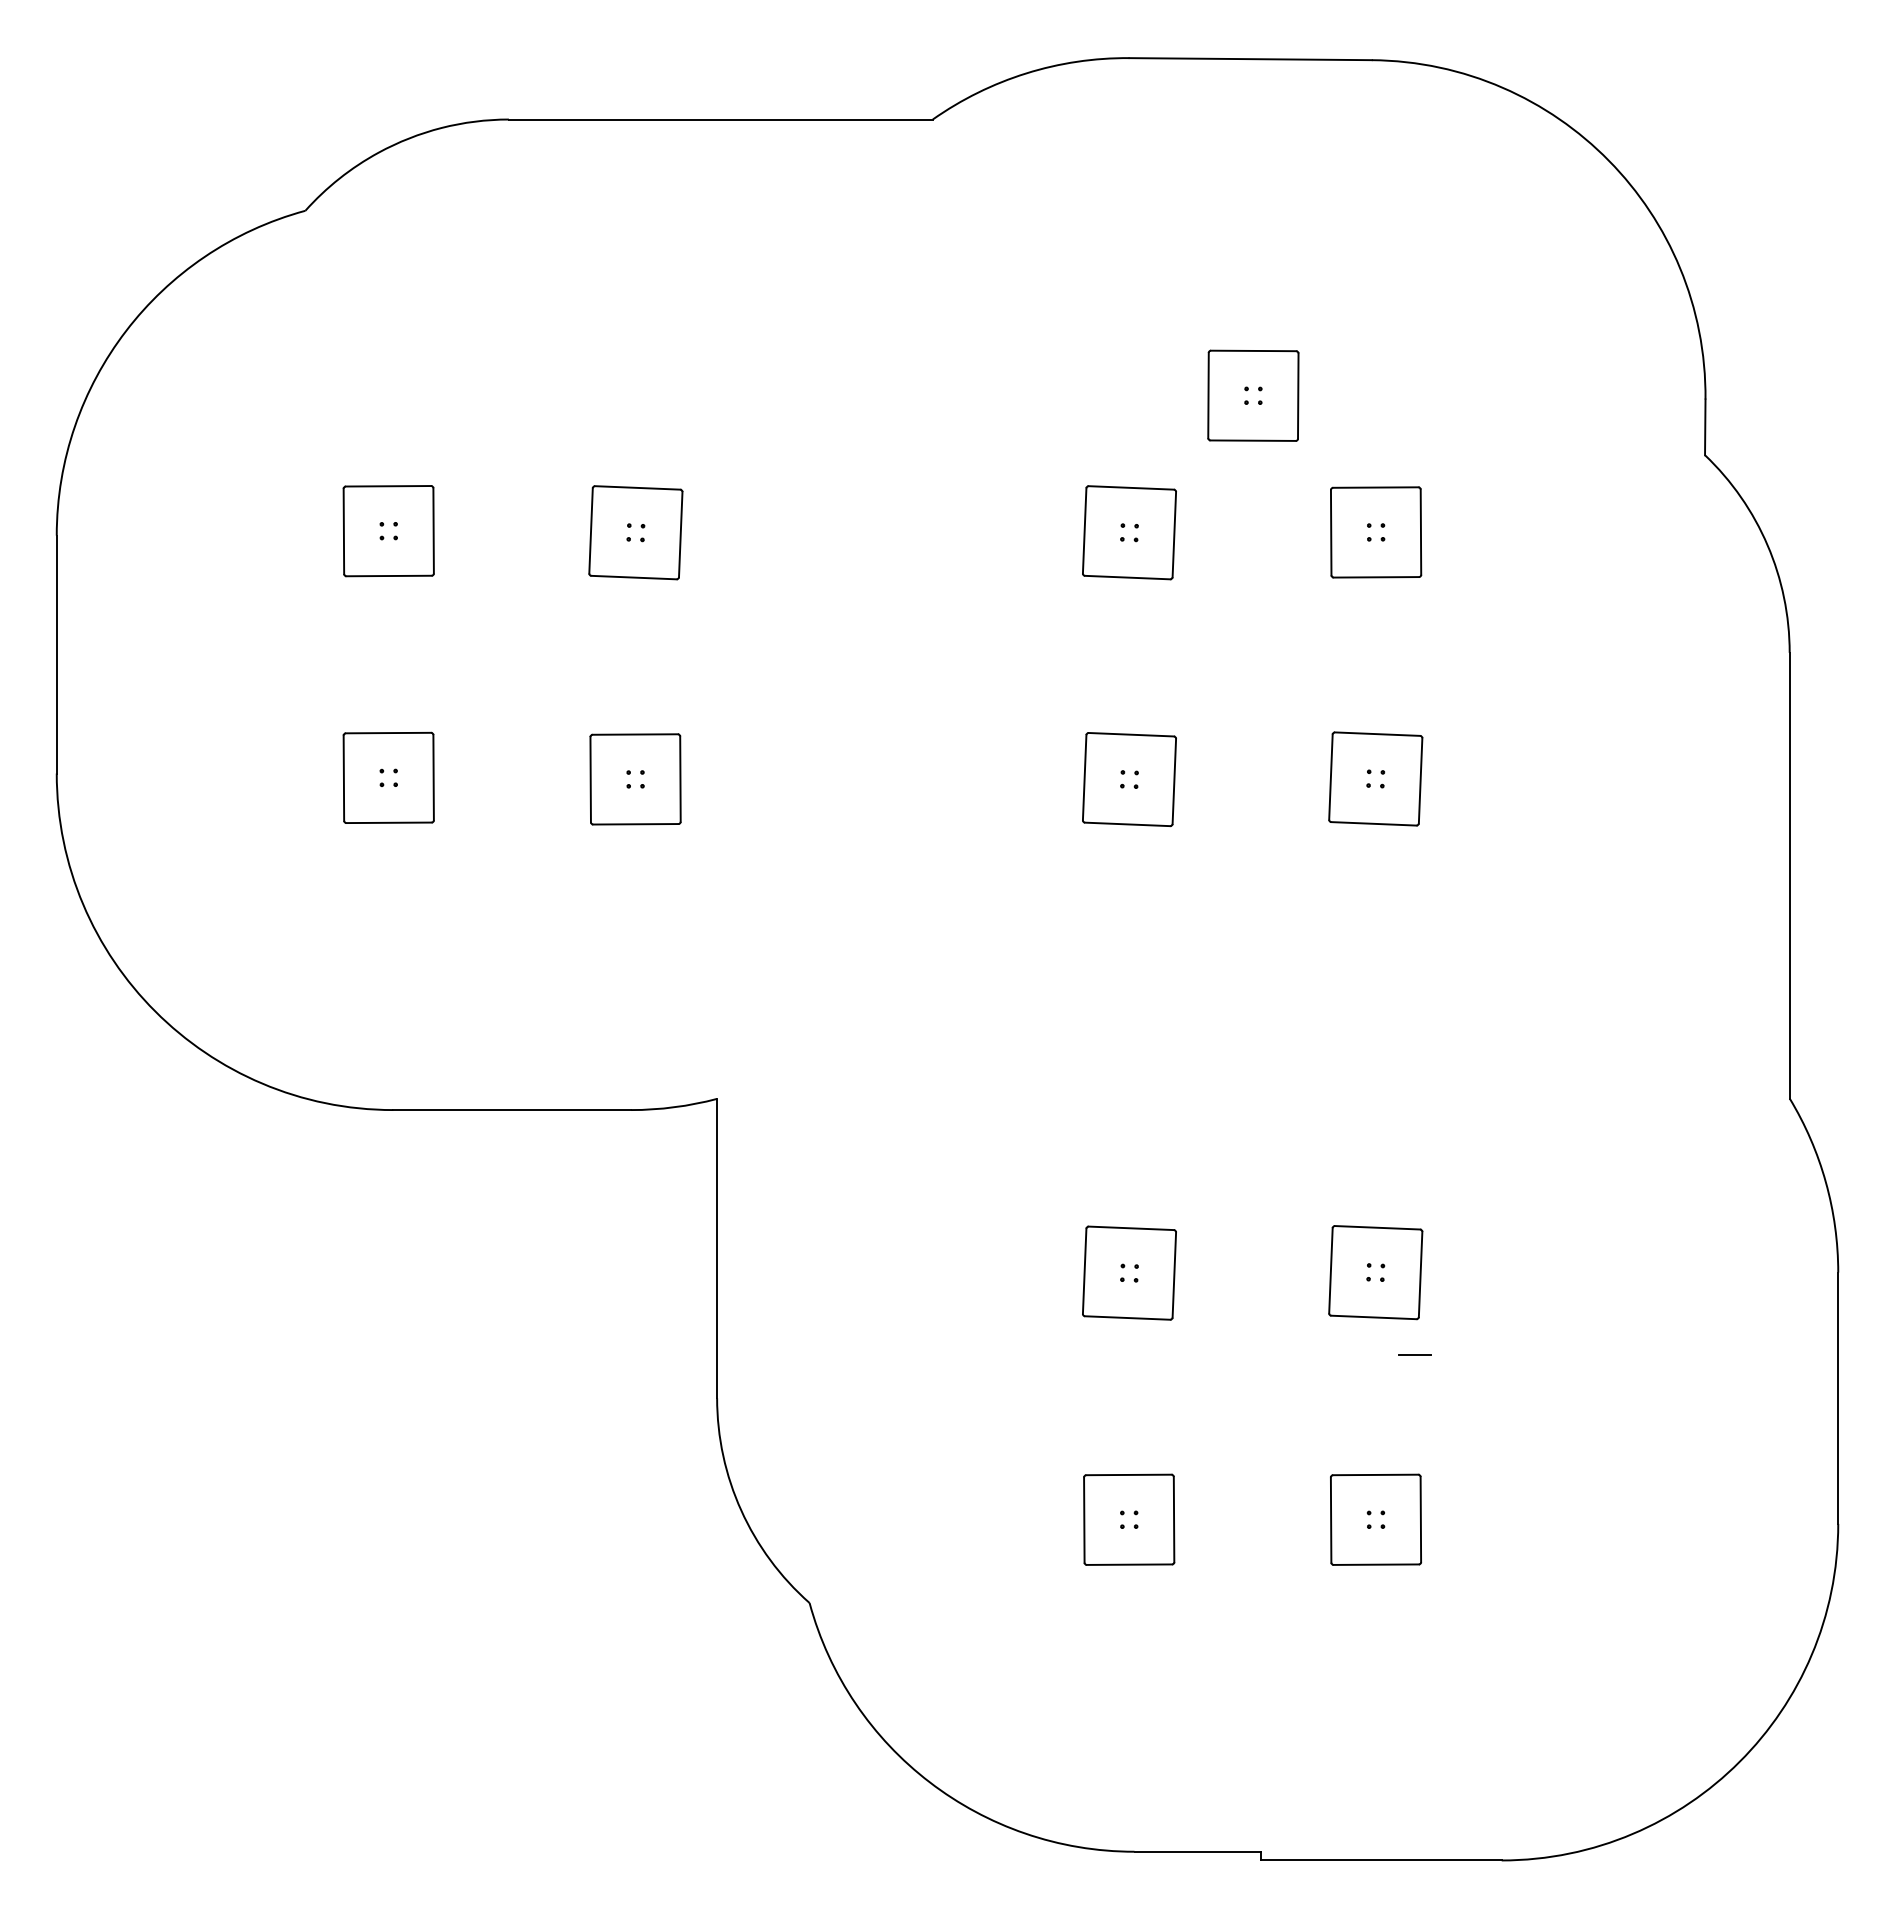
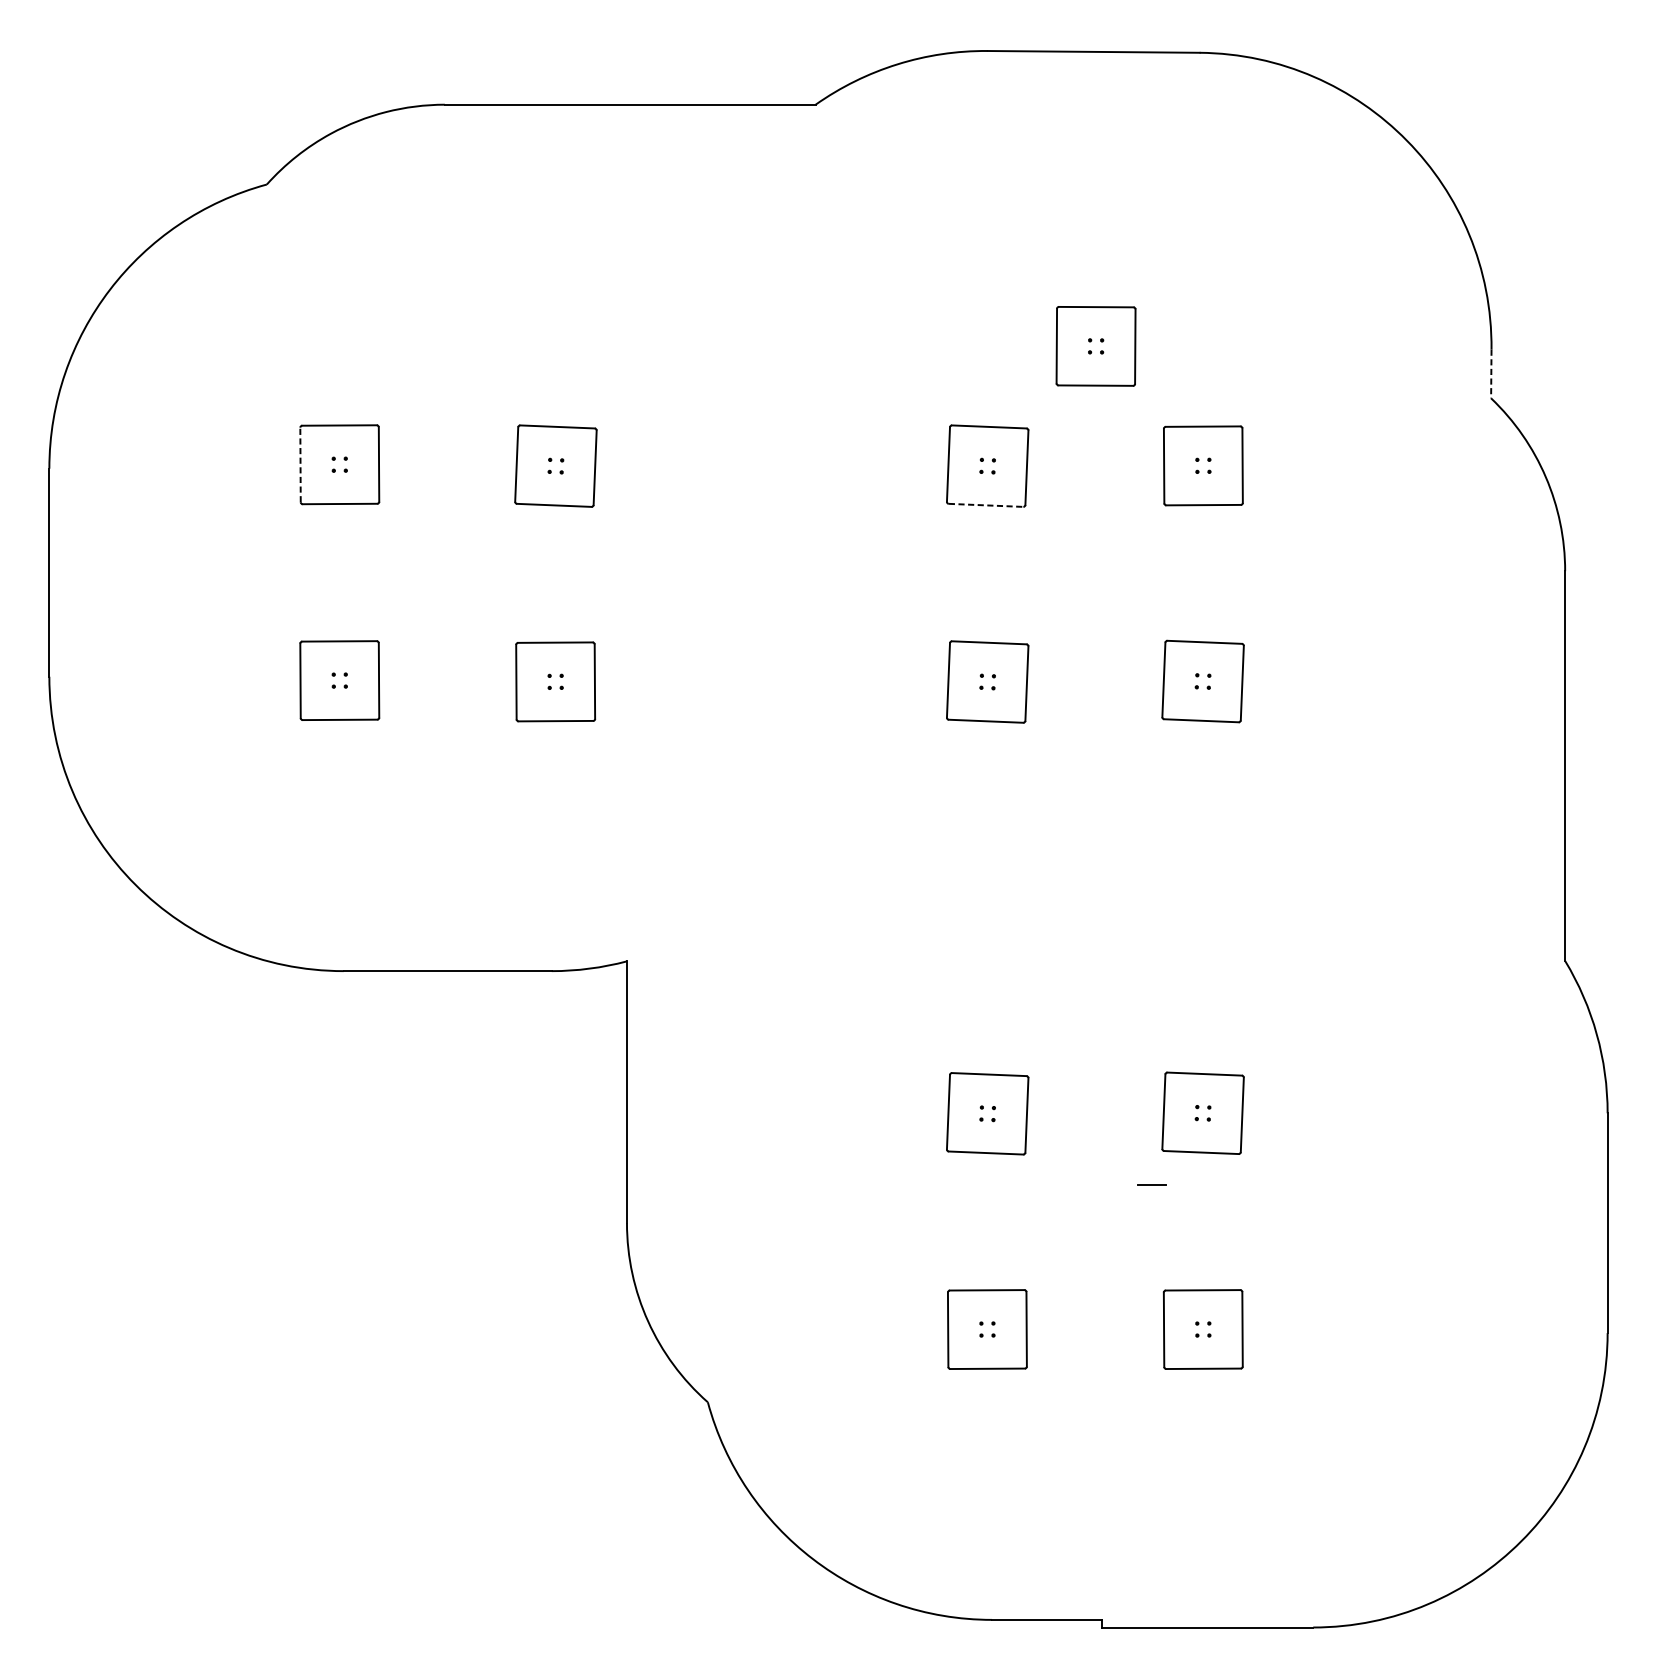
line: (1705, 427) -> (1491, 374), solid -> dashed
line: (343, 531) -> (300, 465), solid -> dashed
line: (1127, 577) -> (985, 505), solid -> dashed
line: (1414, 1354) -> (1152, 1184), moved

